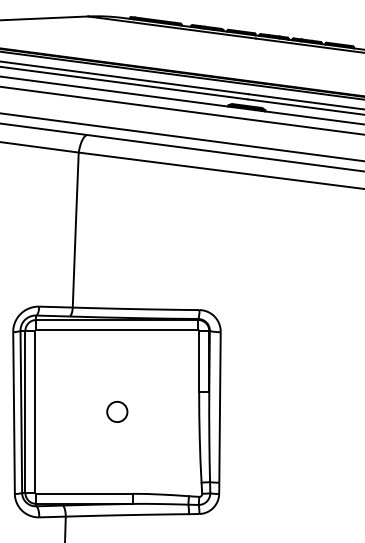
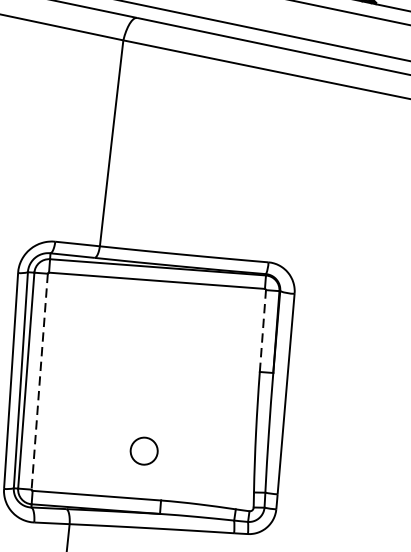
line: (199, 361) -> (263, 330), solid -> dashed
circle: (117, 411) -> (144, 450), moved
line: (35, 412) -> (39, 382), solid -> dashed

